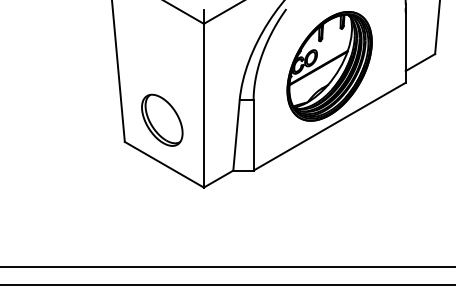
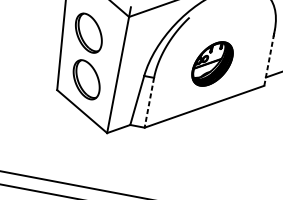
line: (405, 47) -> (268, 60), solid -> dashed
part: (153, 55) -> (89, 32), added
part: (329, 66) -> (212, 64), size x0.6
line: (253, 135) -> (149, 102), solid -> dashed

